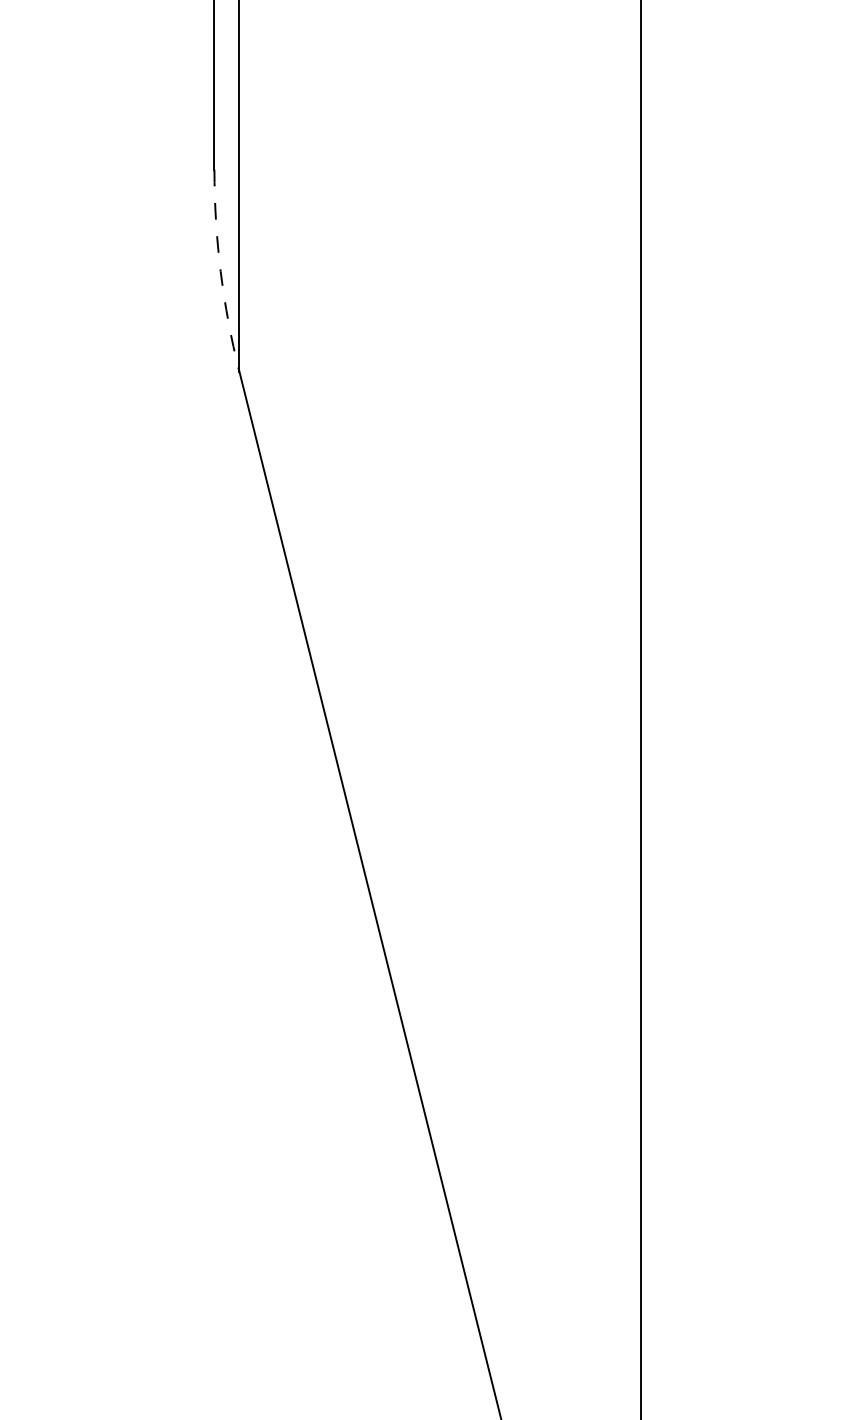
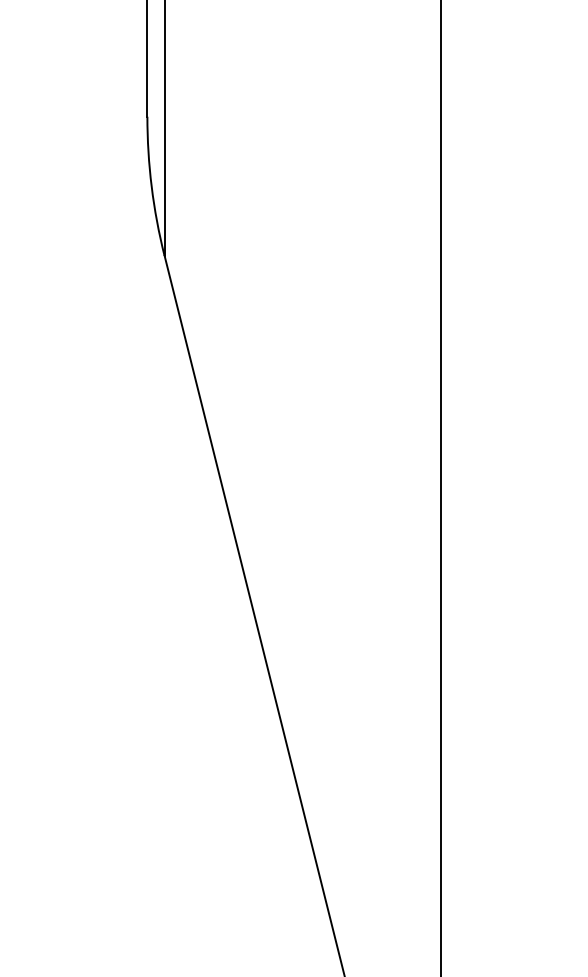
arc: (220, 271) -> (151, 186), dashed -> solid

